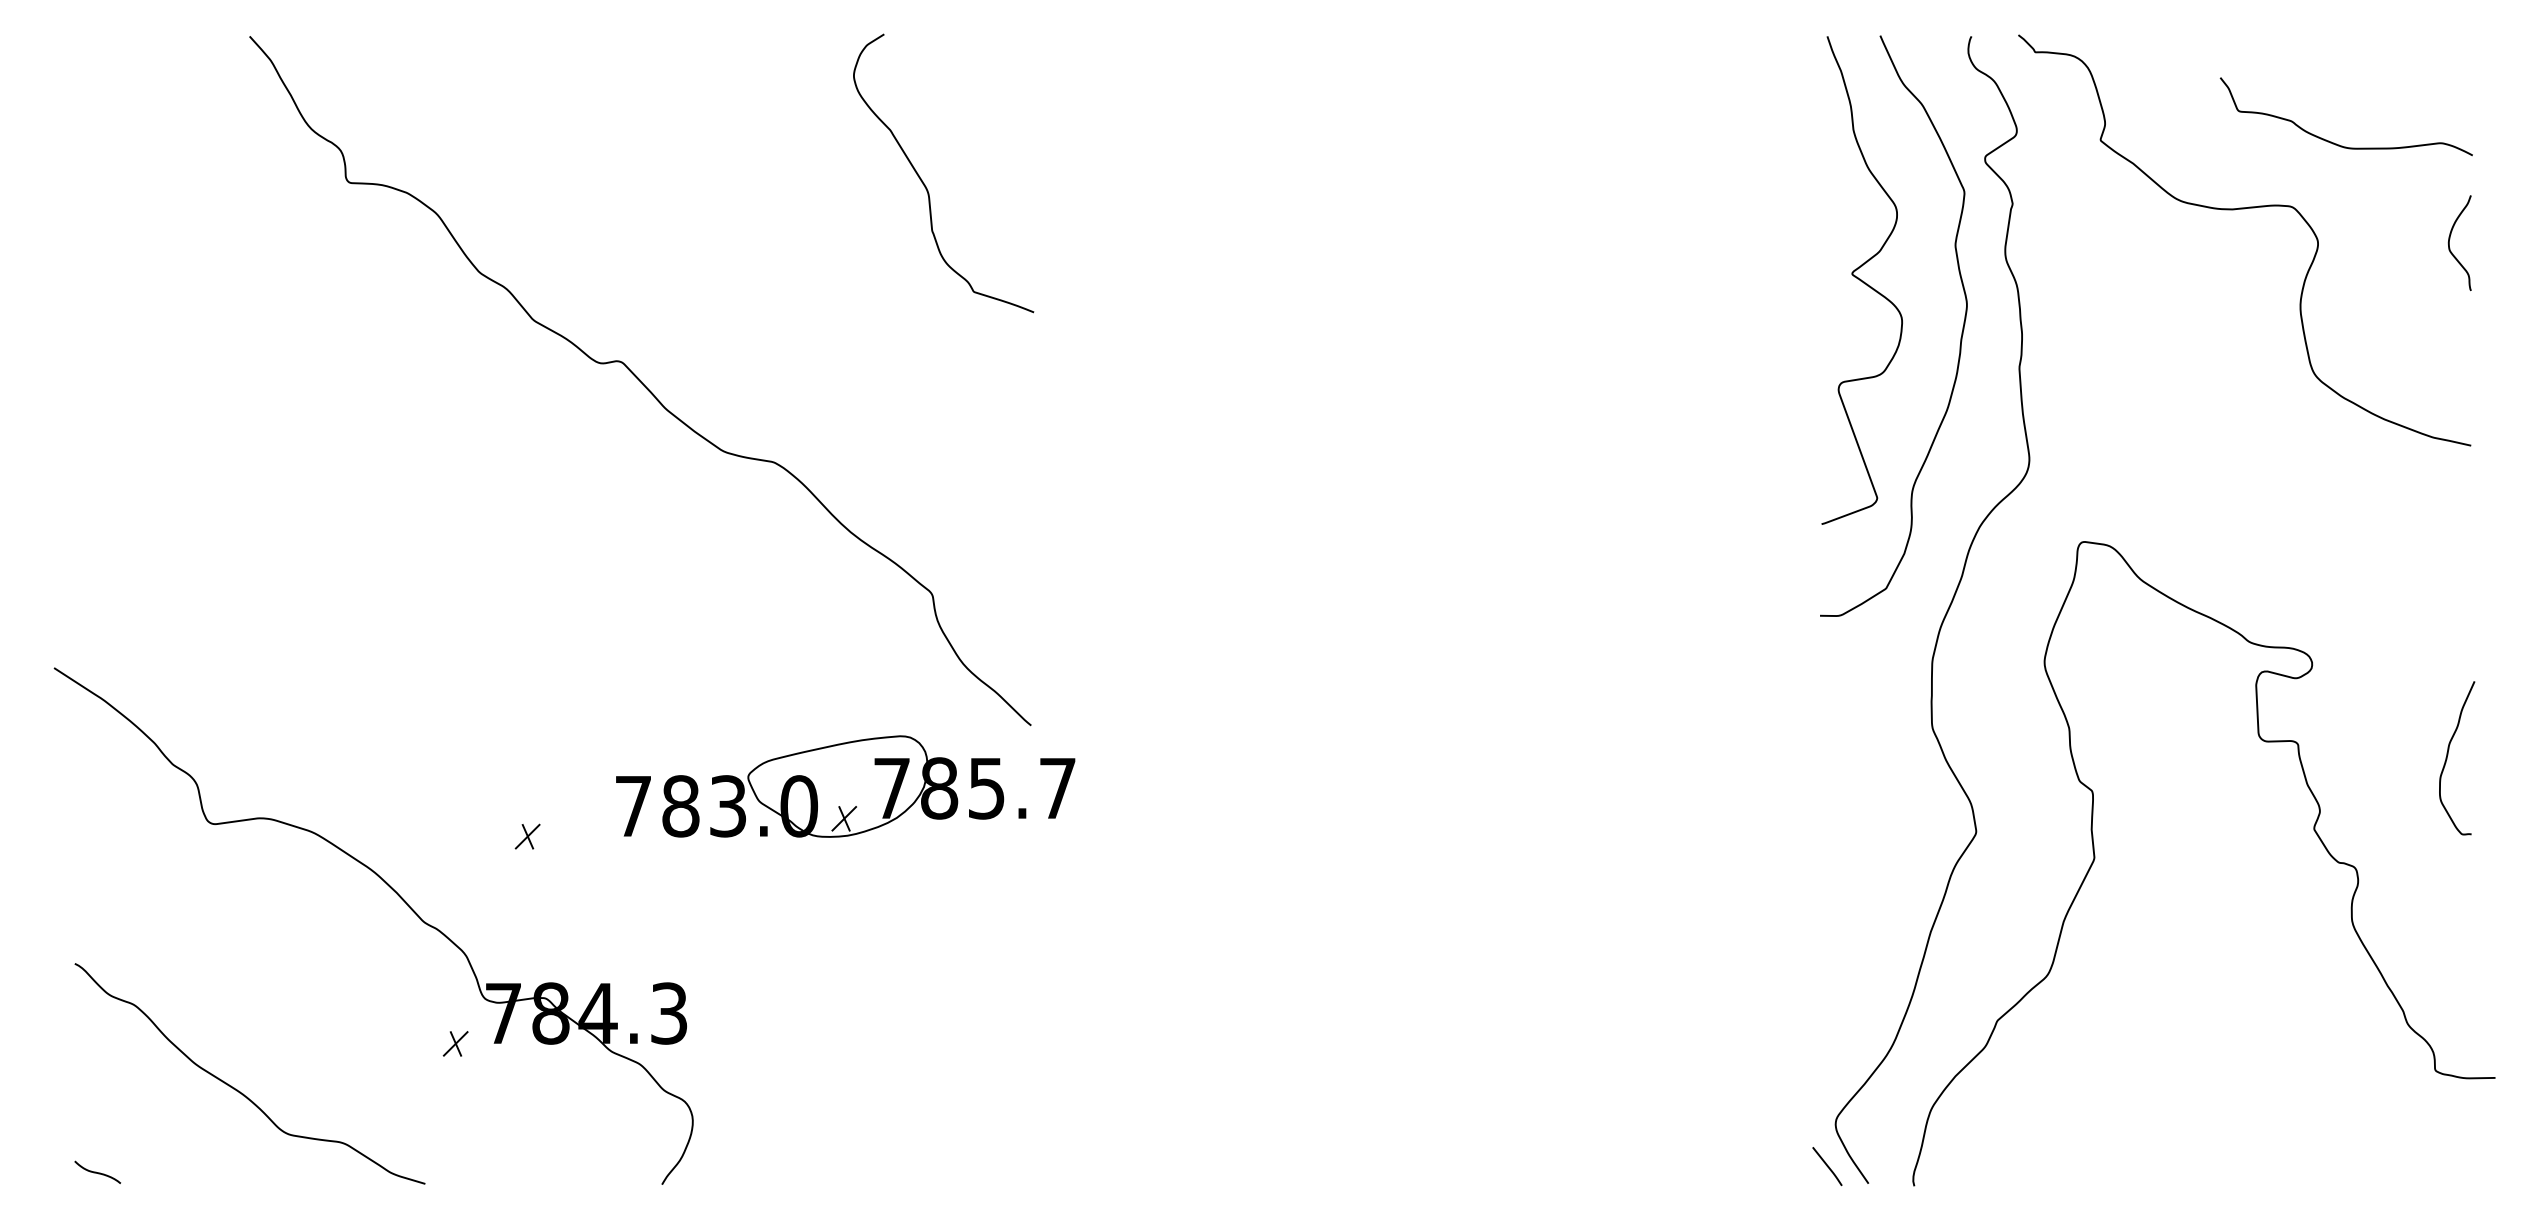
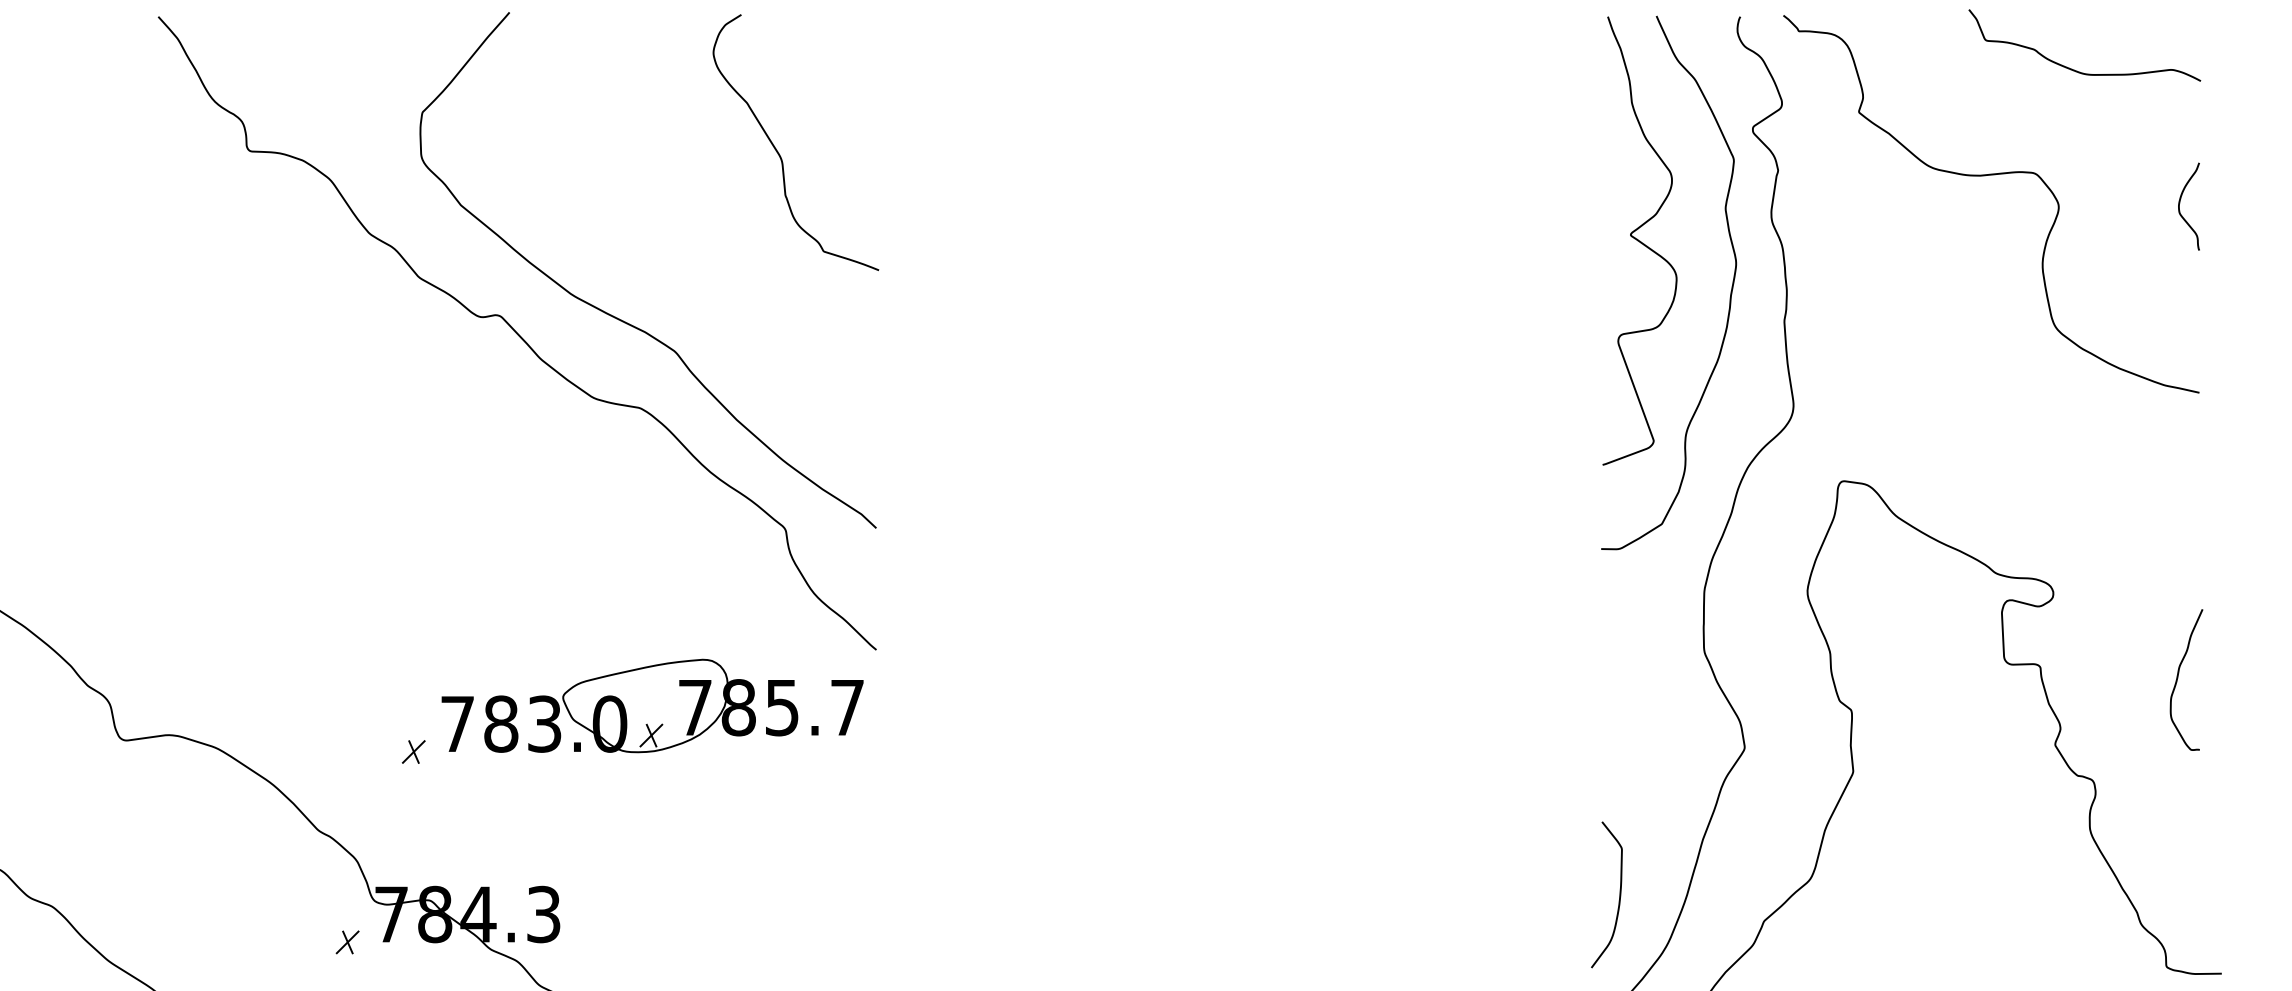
curve: (2334, 142) -> (2073, 69), moved
curve: (754, 366) -> (622, 320), added
part: (845, 786) -> (652, 705), moved
curve: (1839, 993) -> (1619, 896), added

